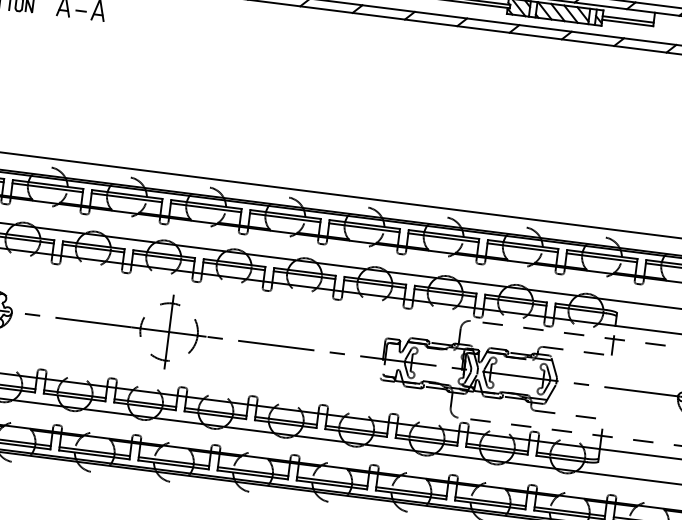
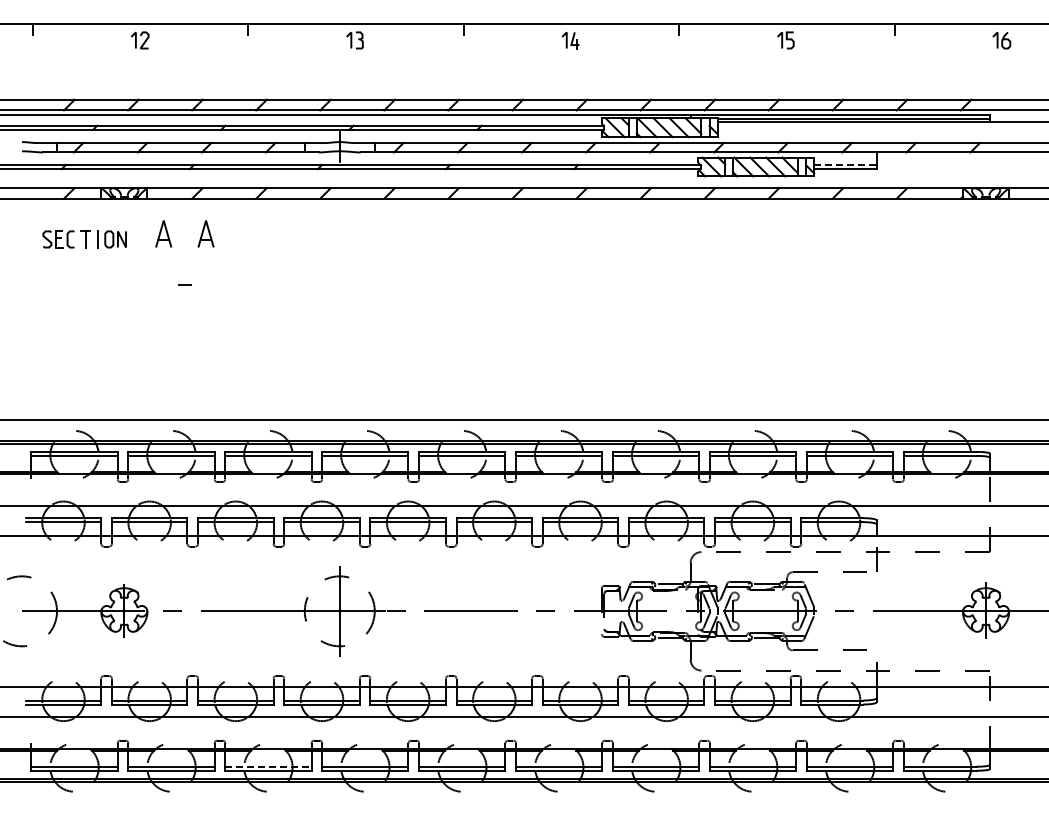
line: (80, 10) -> (184, 284), moved
line: (628, 19) -> (845, 164), solid -> dashed
line: (94, 451) -> (268, 766), solid -> dashed

